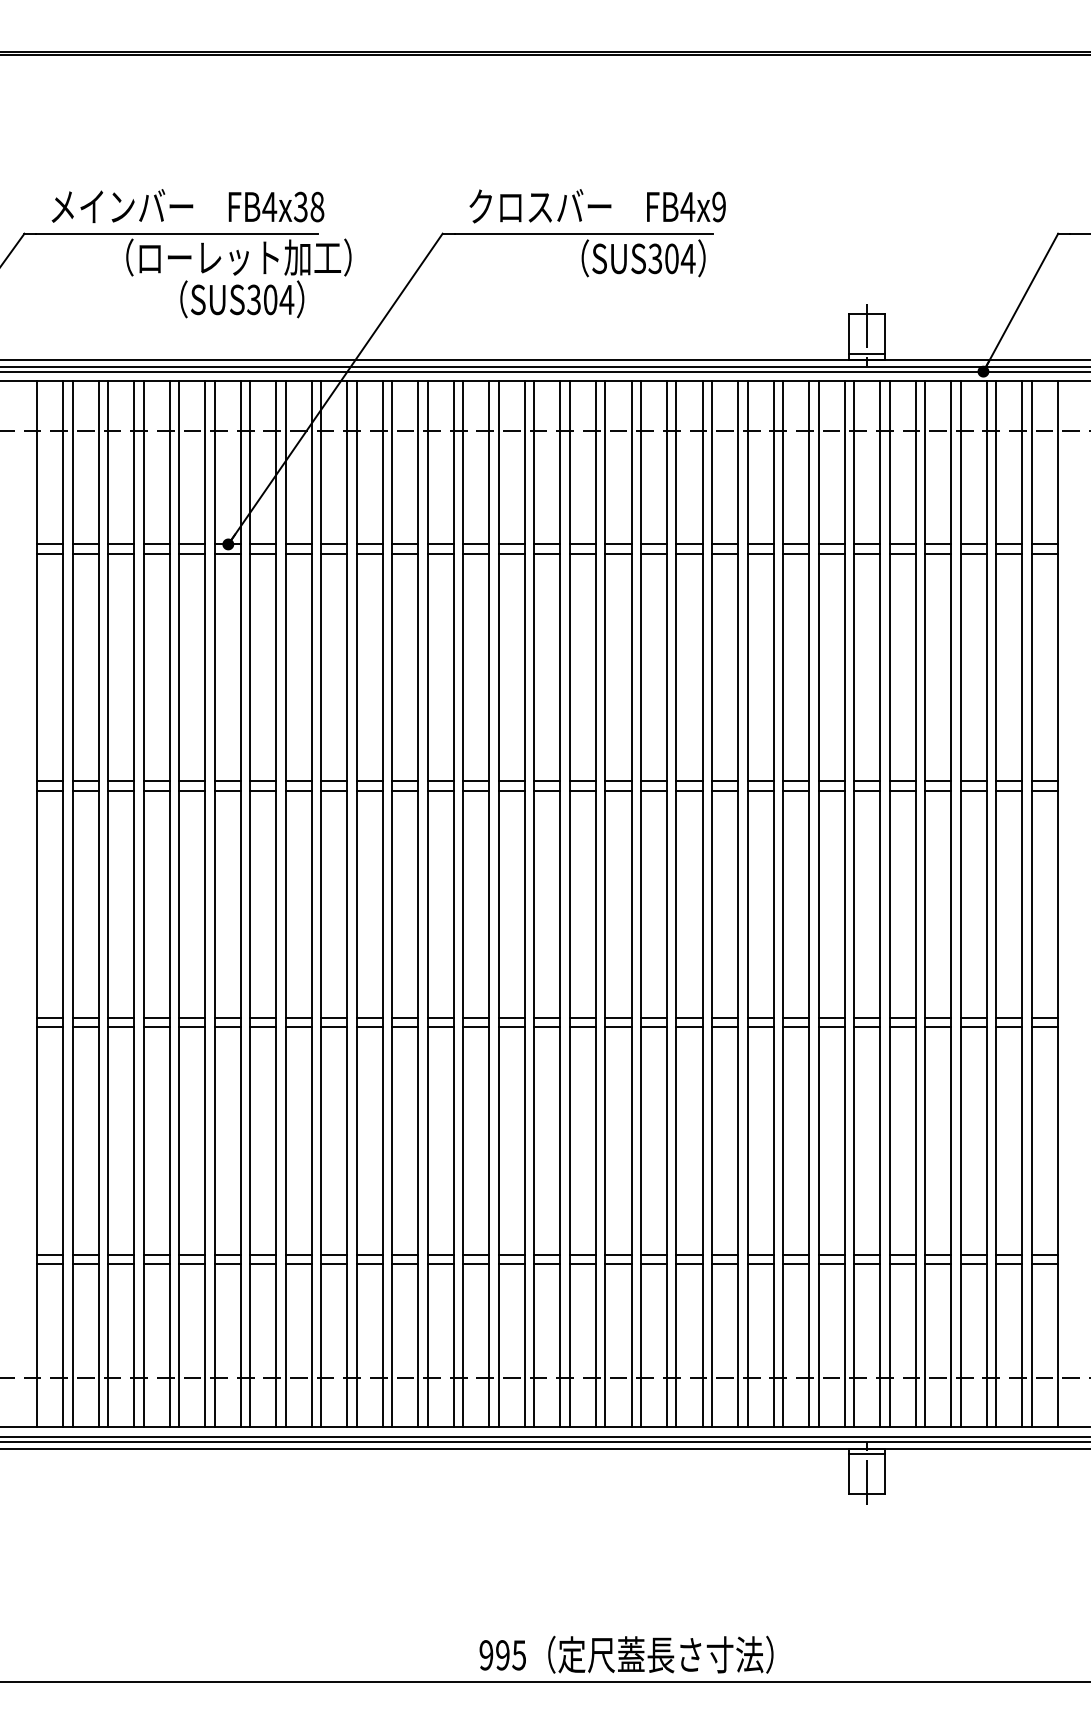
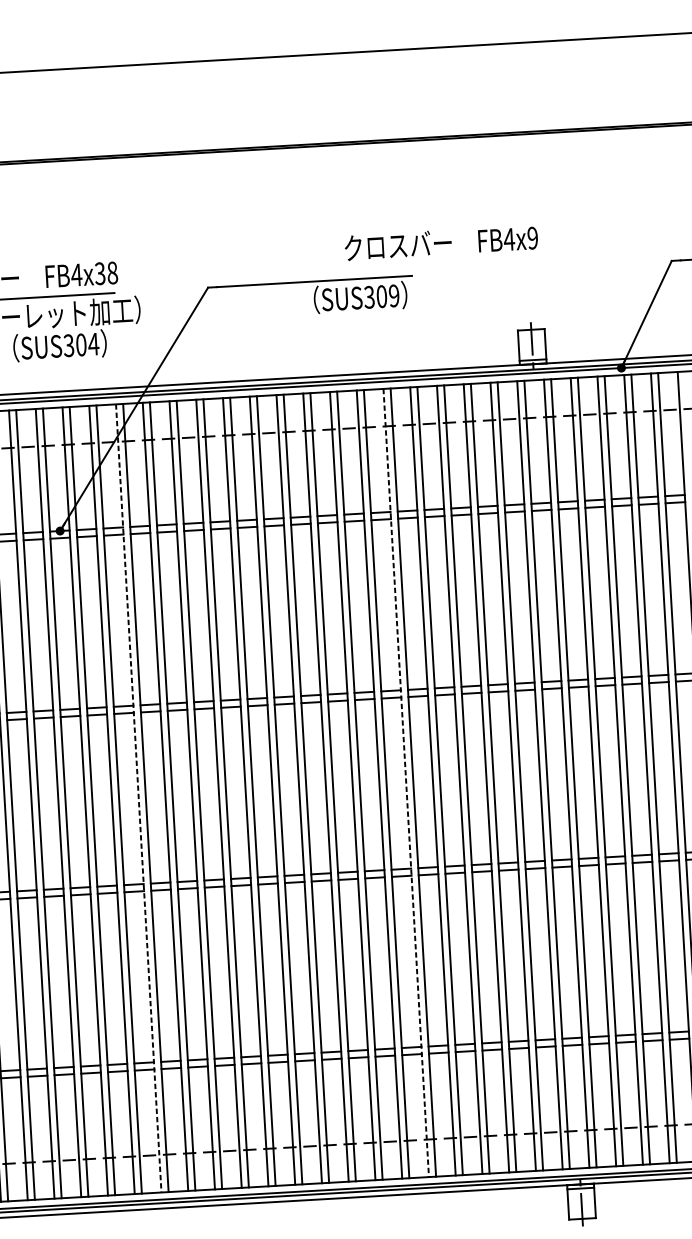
text: (597, 206) -> (441, 243), moved
text: (687, 258) -> (393, 295), SUS304 -> SUS309
line: (311, 904) -> (138, 798), solid -> dashed
line: (667, 904) -> (406, 783), solid -> dashed

